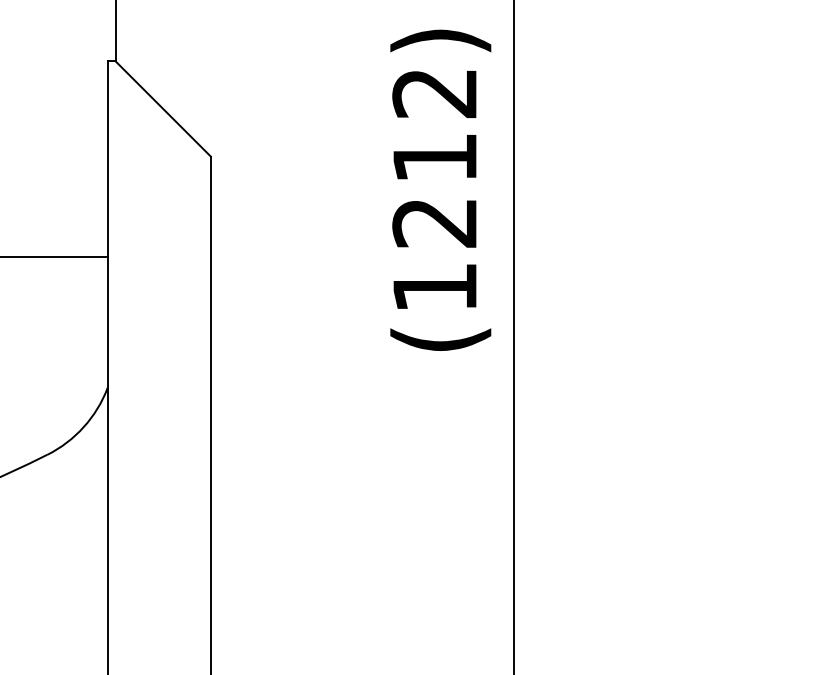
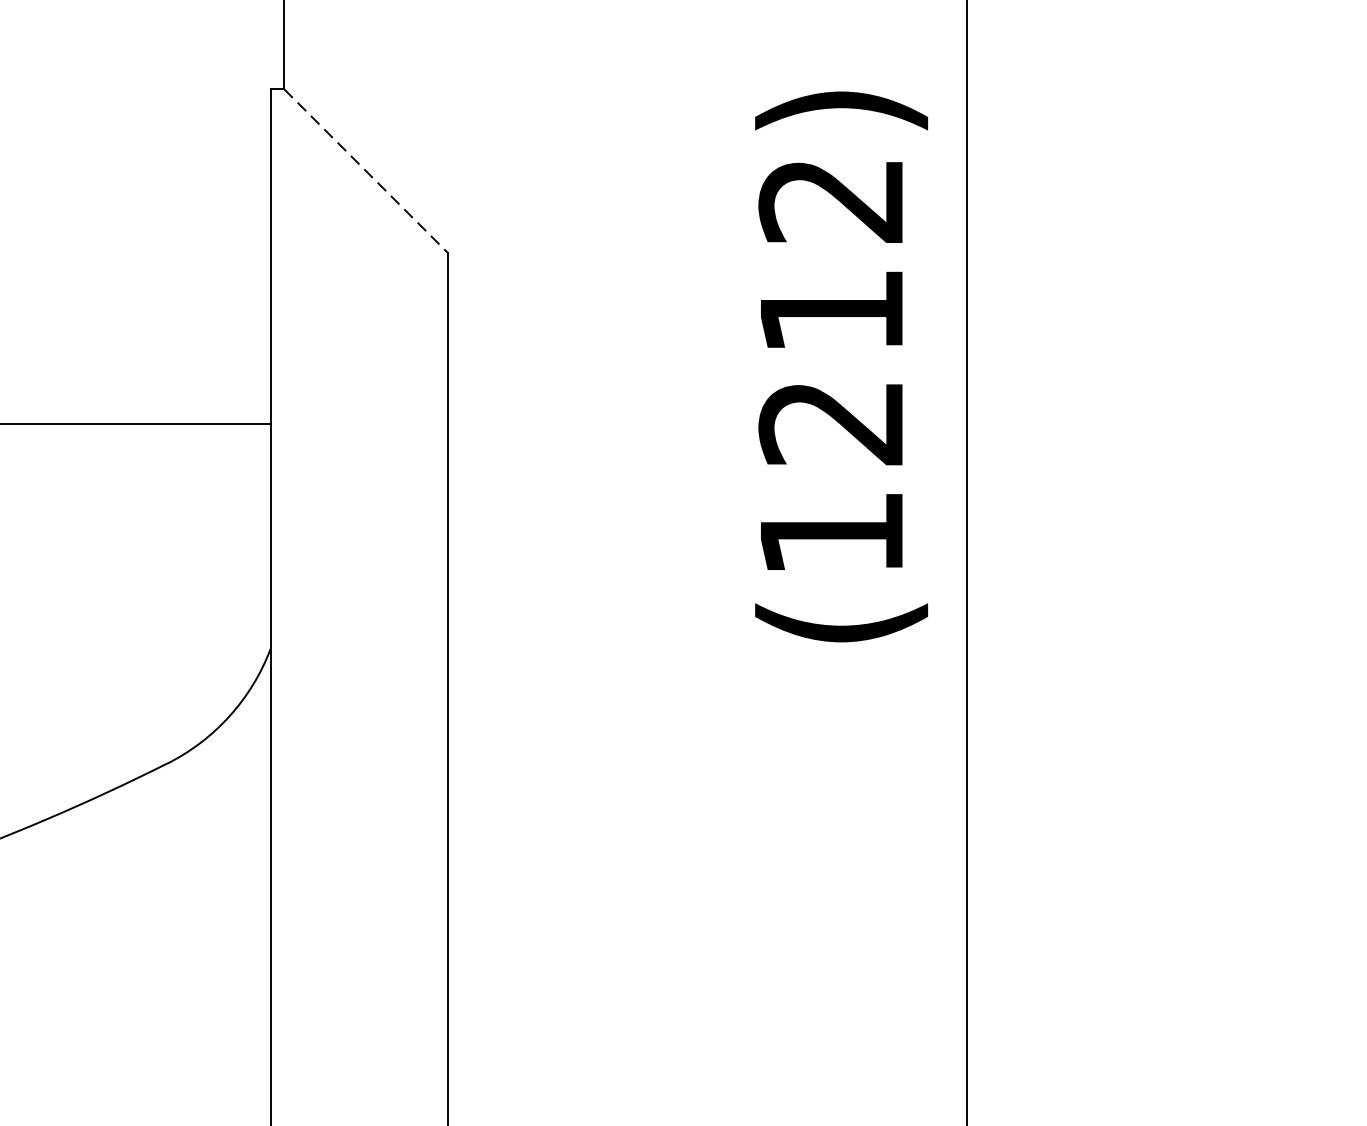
line: (163, 109) -> (366, 171), solid -> dashed
text: (440, 189) -> (841, 365), moved

